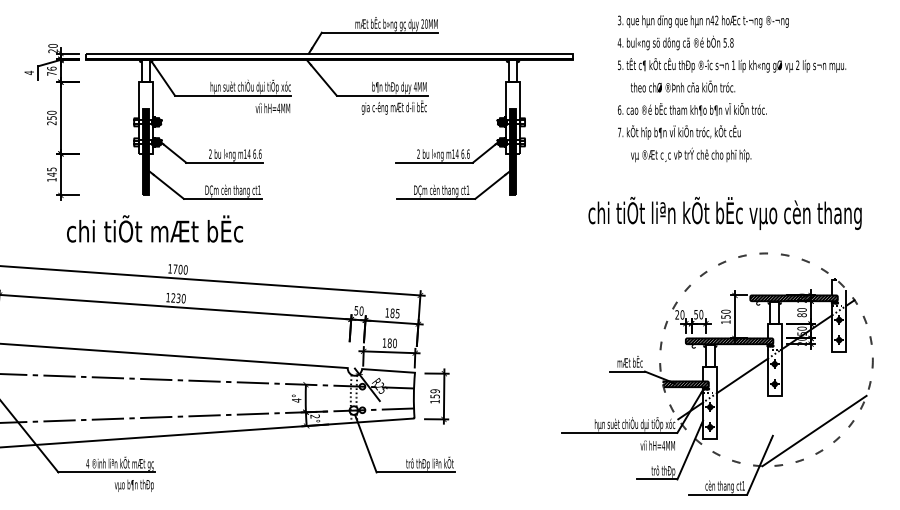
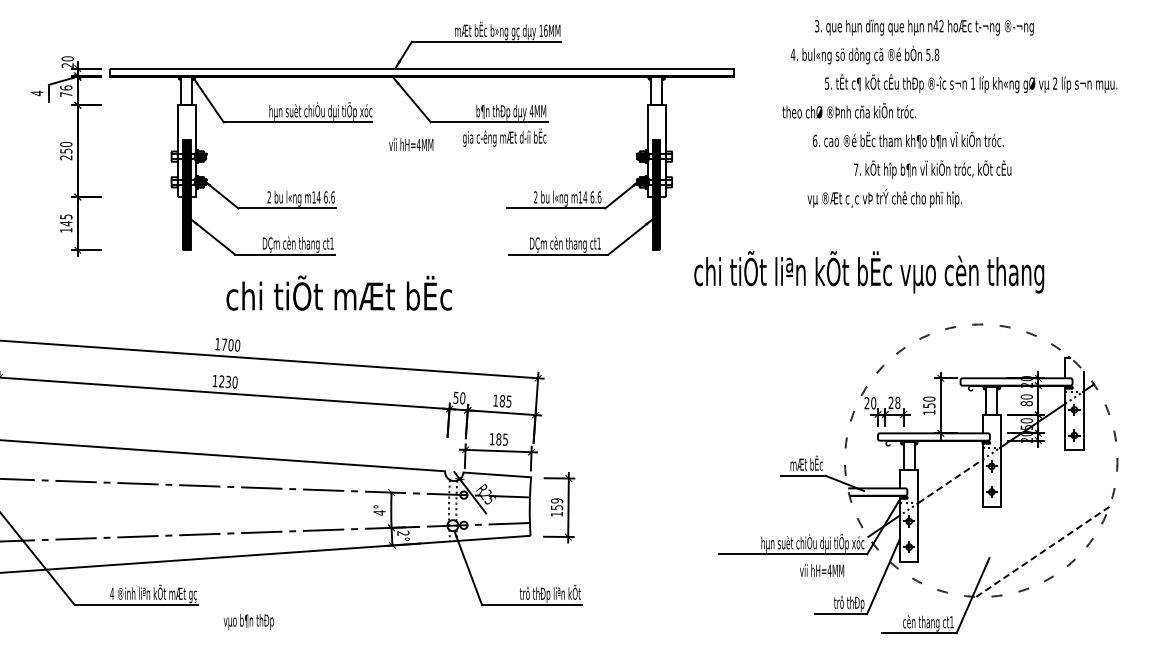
text: (703, 21) -> (924, 27), moved
text: (424, 23) -> (543, 30), 20MM -> 16MM
text: (732, 65) -> (971, 83), moved
text: (683, 86) -> (849, 110), moved
text: (273, 107) -> (411, 143), moved
text: (692, 108) -> (908, 139), moved
text: (679, 132) -> (932, 169), moved
text: (725, 213) -> (869, 272), moved
text: (154, 228) -> (338, 292), moved
hatch: (794, 297) -> (1016, 381), removed
text: (698, 314) -> (894, 402), 50 -> 28
hatch: (729, 340) -> (933, 436), removed
text: (394, 343) -> (505, 439), 180 -> 185
line: (742, 376) -> (950, 481), solid -> dashed
hatch: (685, 383) -> (877, 491), removed
line: (815, 430) -> (1043, 551), solid -> dashed
text: (658, 444) -> (822, 569), moved
text: (134, 485) -> (248, 621), moved

